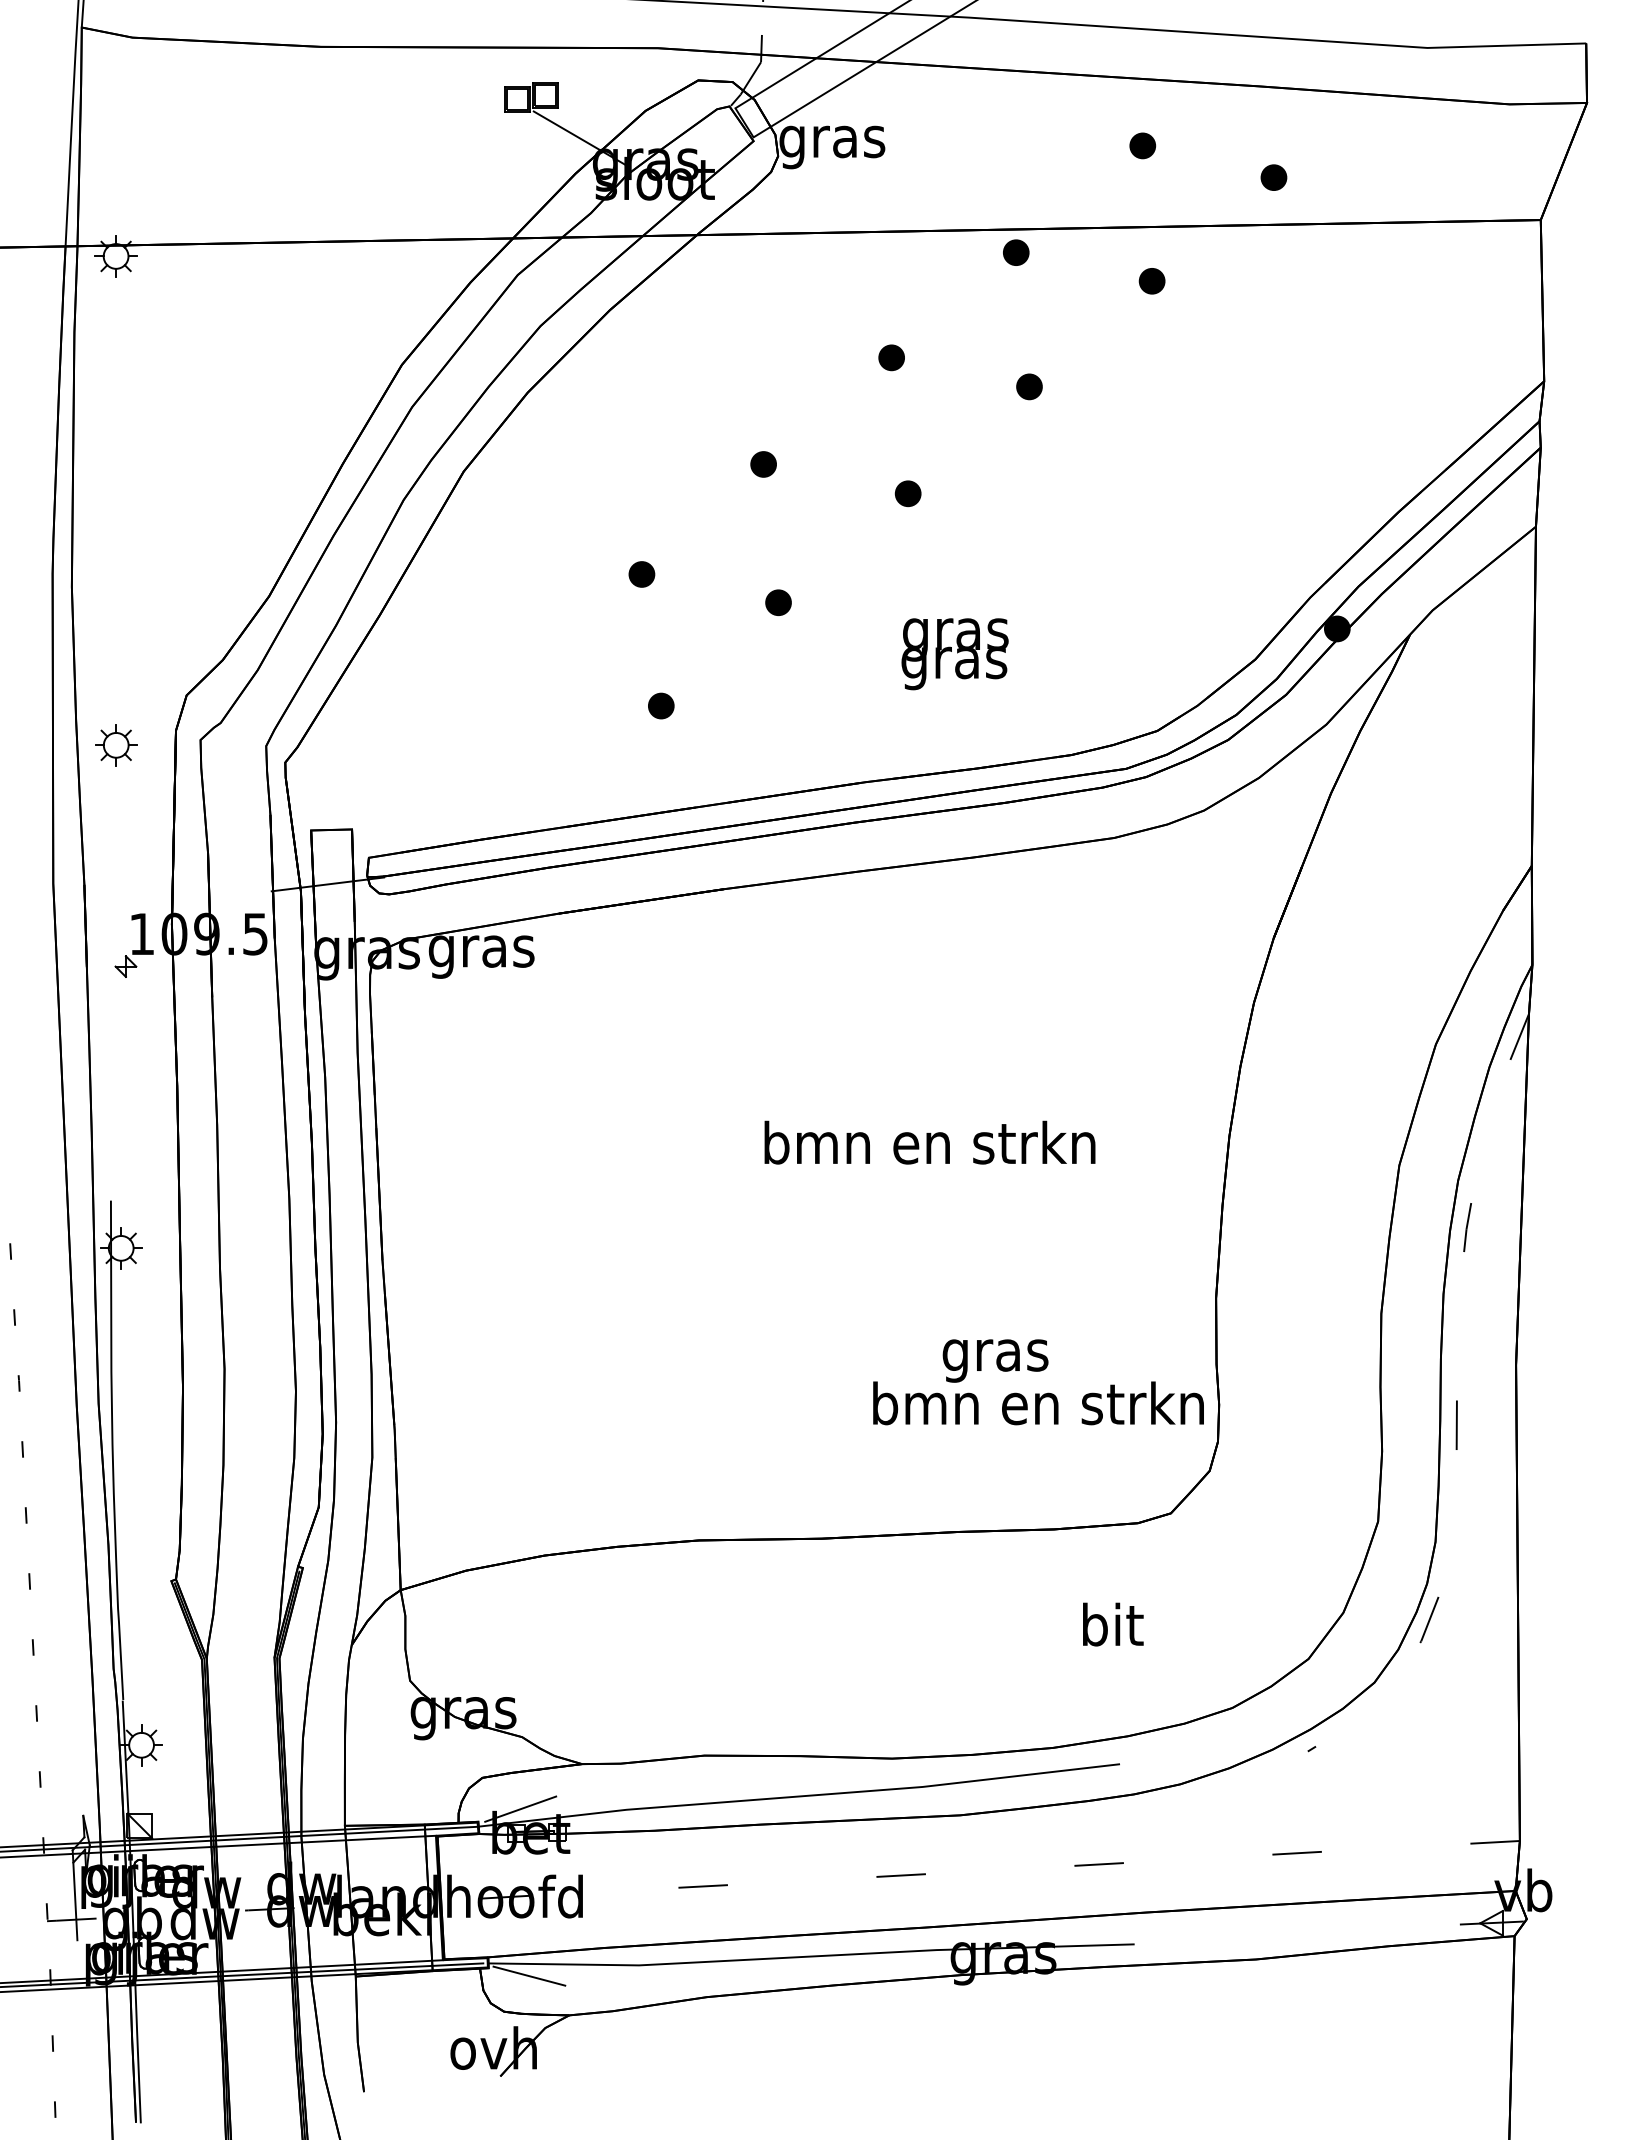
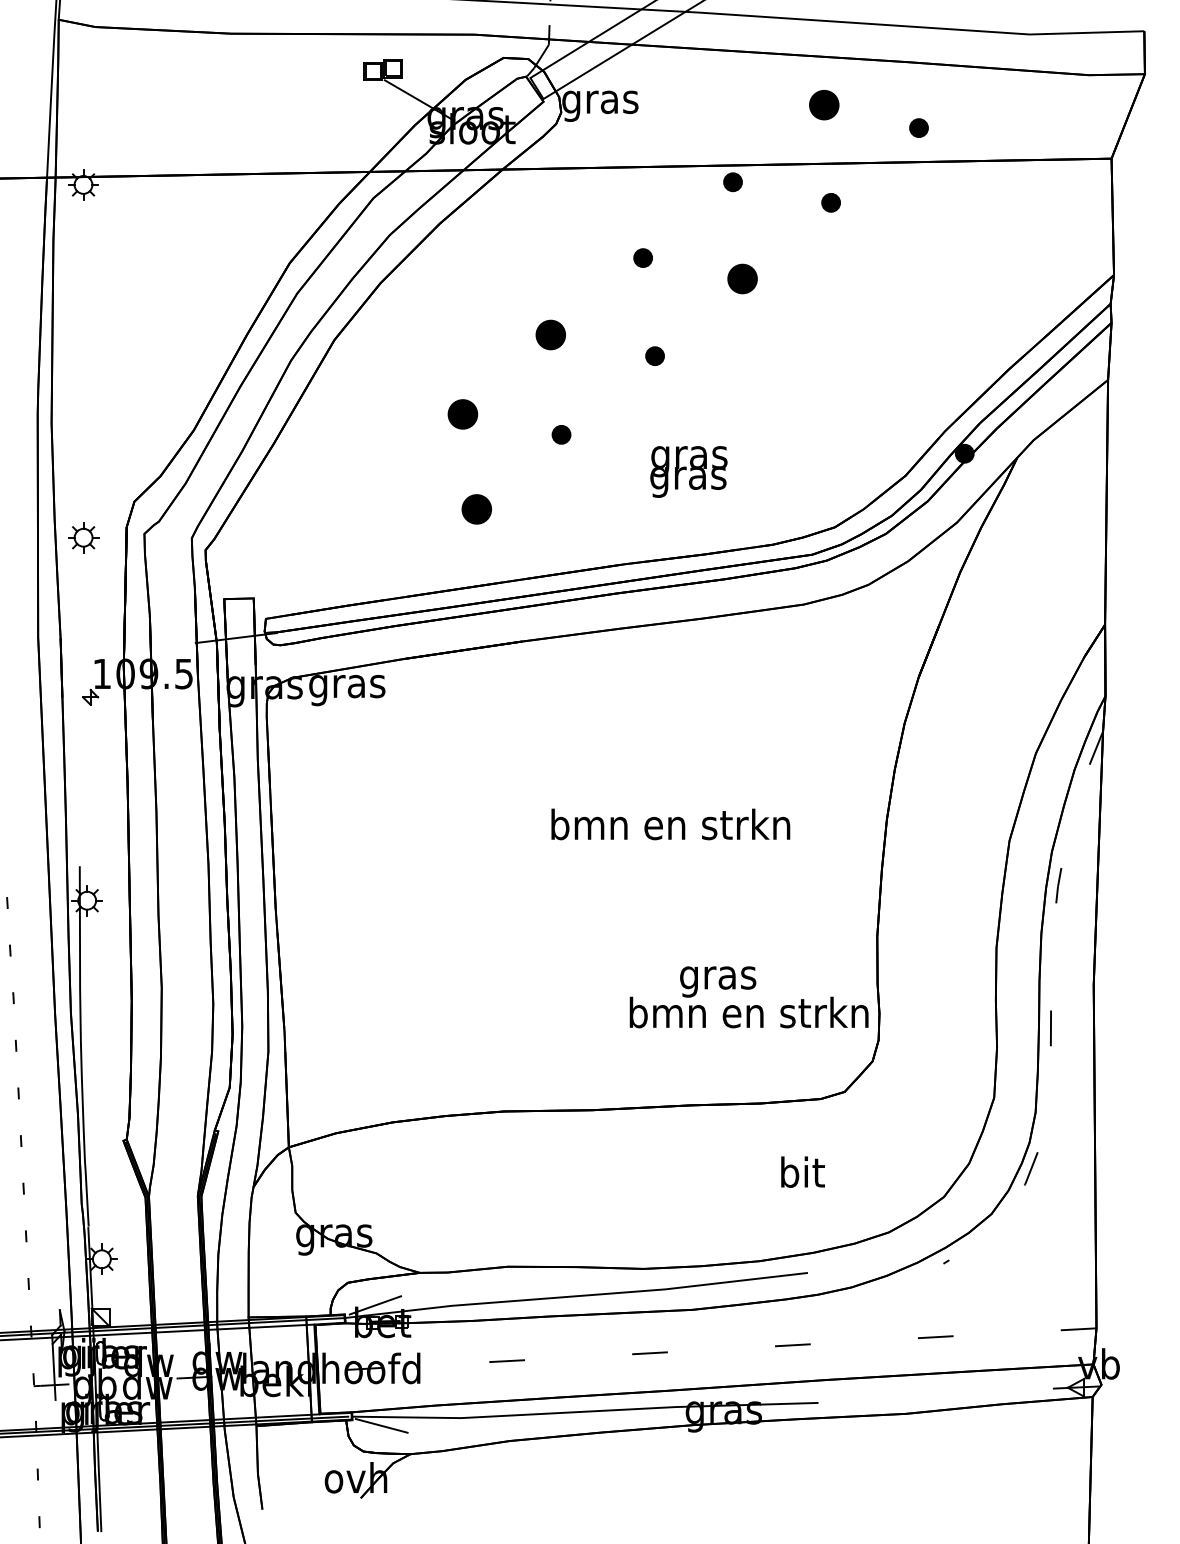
part: (1142, 145) -> (824, 104), size x1.6
part: (1029, 386) -> (742, 278), size x1.6
part: (763, 464) -> (550, 335), size x1.6
part: (641, 574) -> (462, 414), size x1.6
part: (661, 705) -> (477, 508), size x1.6

